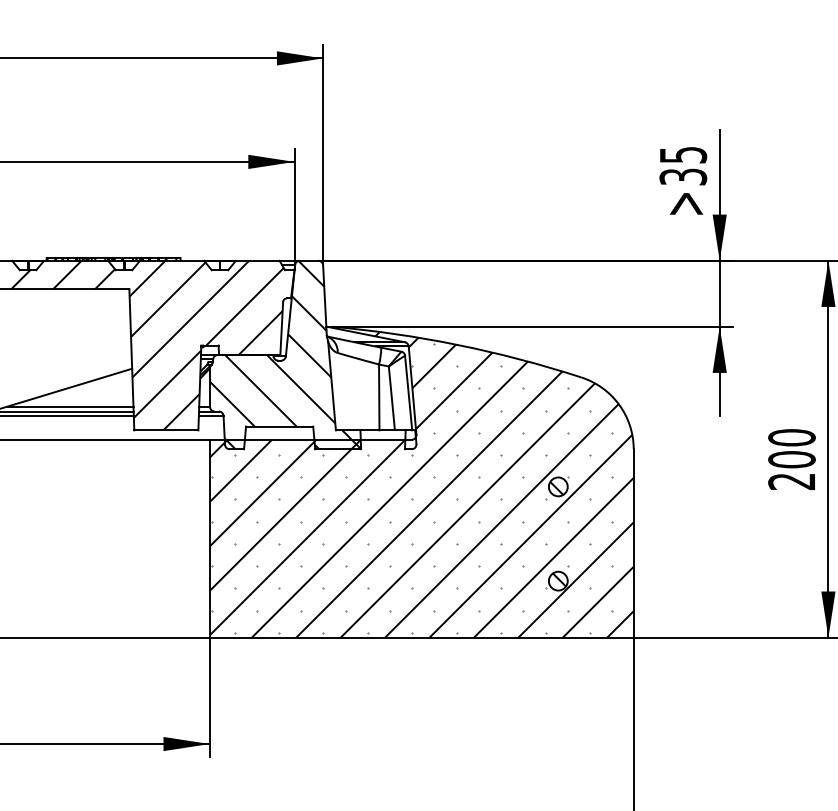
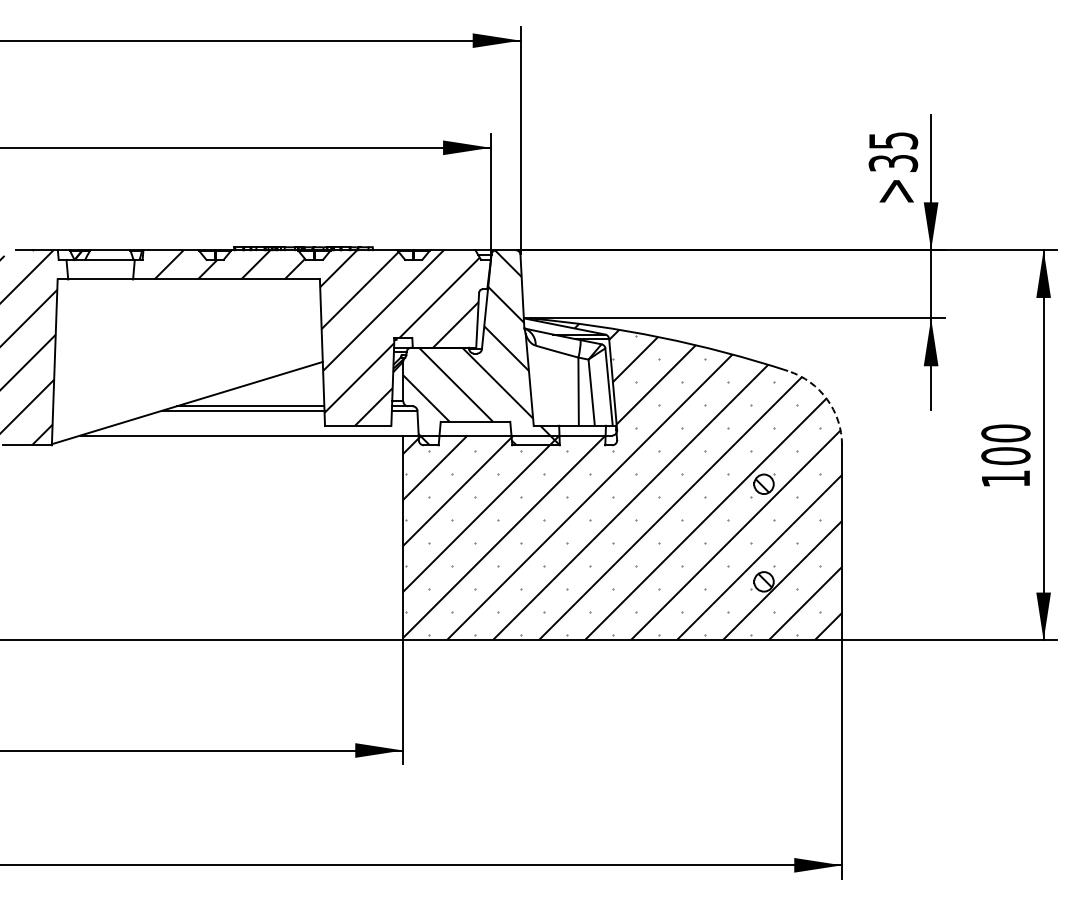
arc: (619, 405) -> (827, 399), solid -> dashed
line: (71, 406) -> (259, 401), removed
text: (791, 481) -> (1005, 478), 200 -> 100

